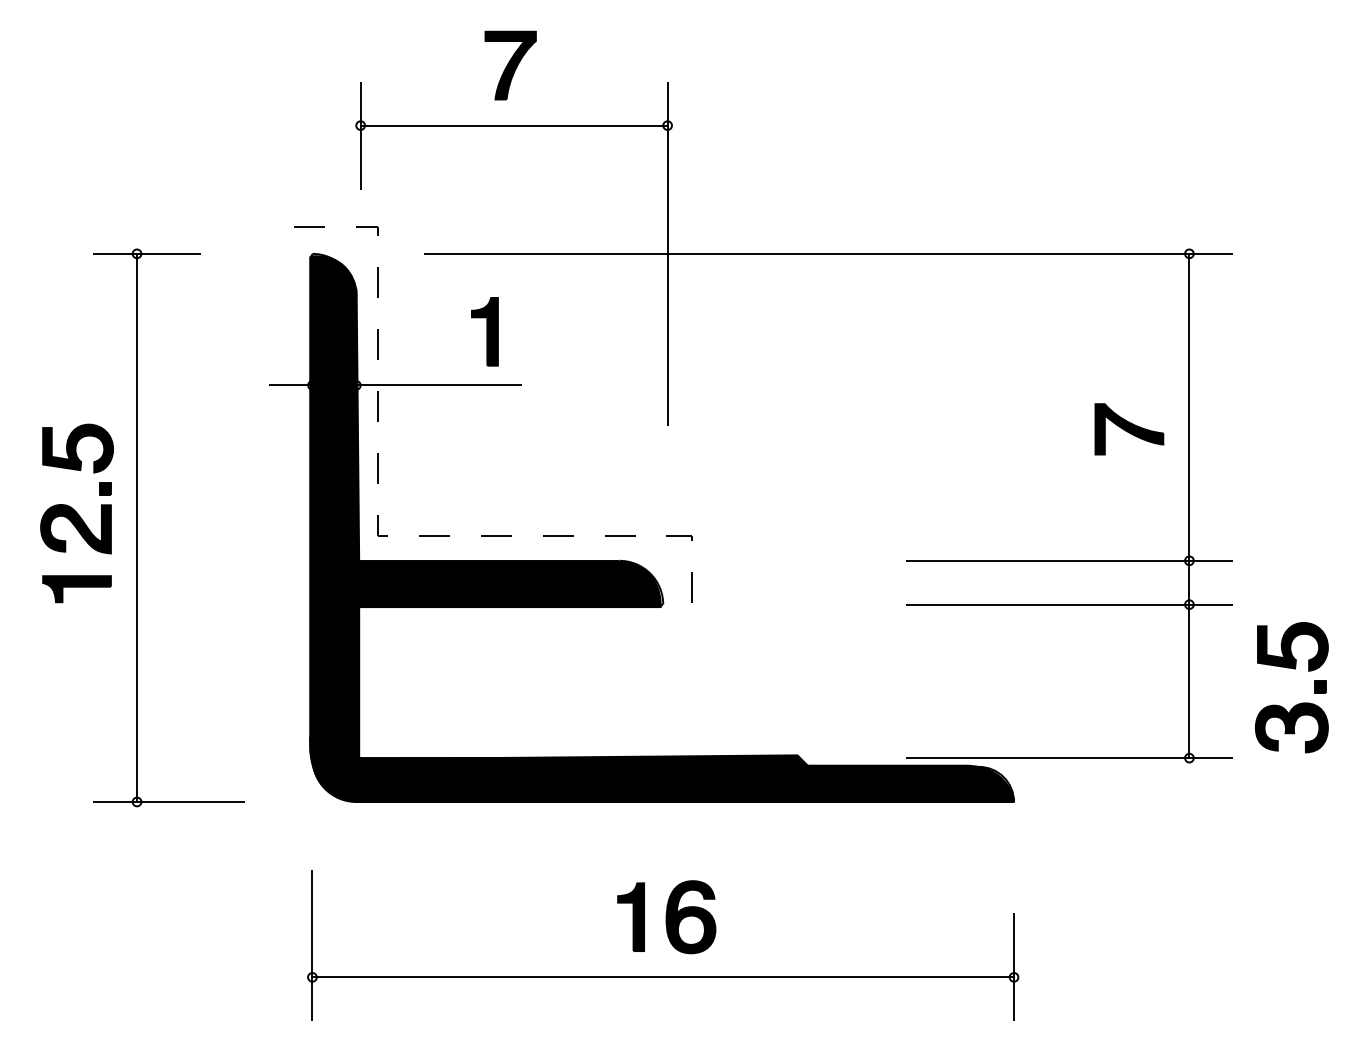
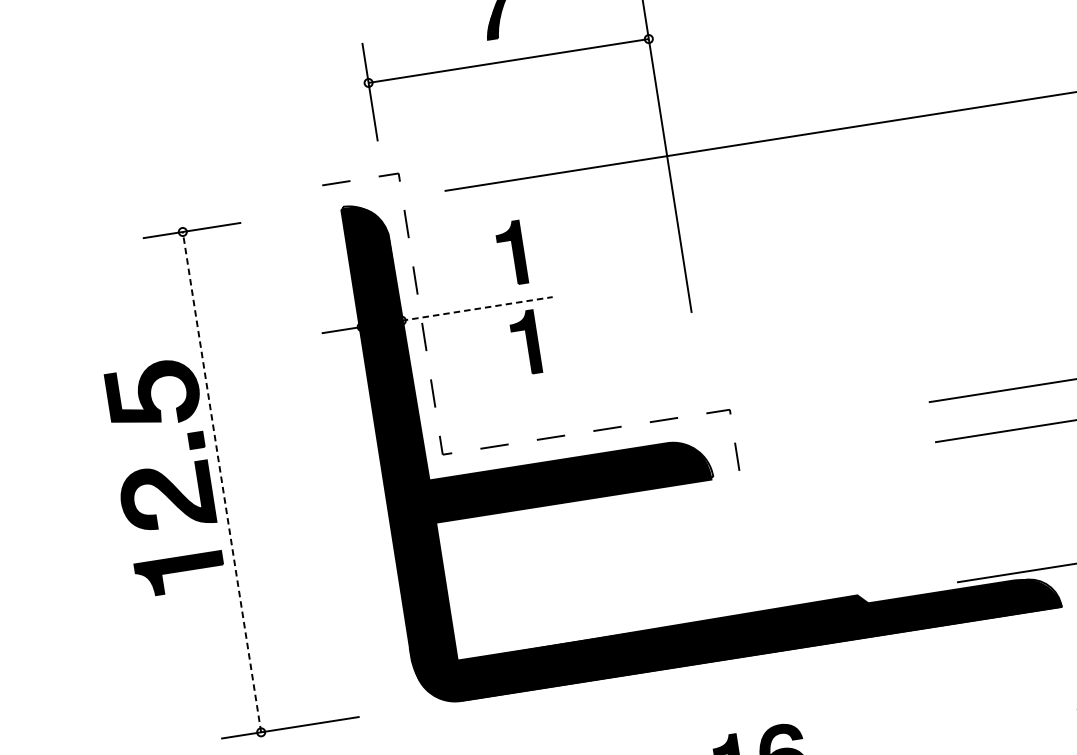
line: (438, 385) -> (476, 309), solid -> dashed
part: (484, 429) -> (525, 342), added
part: (76, 513) -> (164, 477), size x1.4
line: (137, 527) -> (222, 481), solid -> dashed

